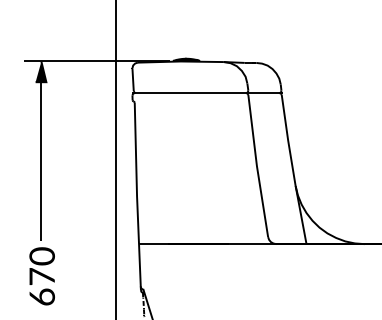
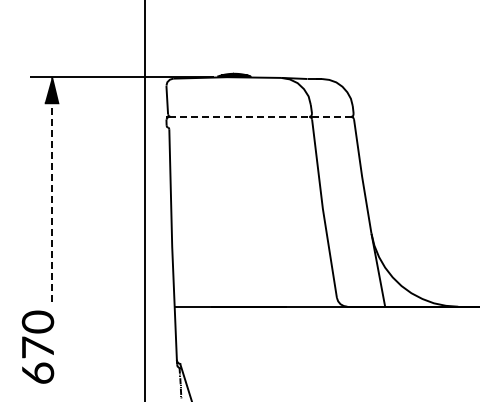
line: (208, 93) -> (262, 117), solid -> dashed
line: (40, 158) -> (51, 199), solid -> dashed
text: (41, 275) -> (37, 346), moved

